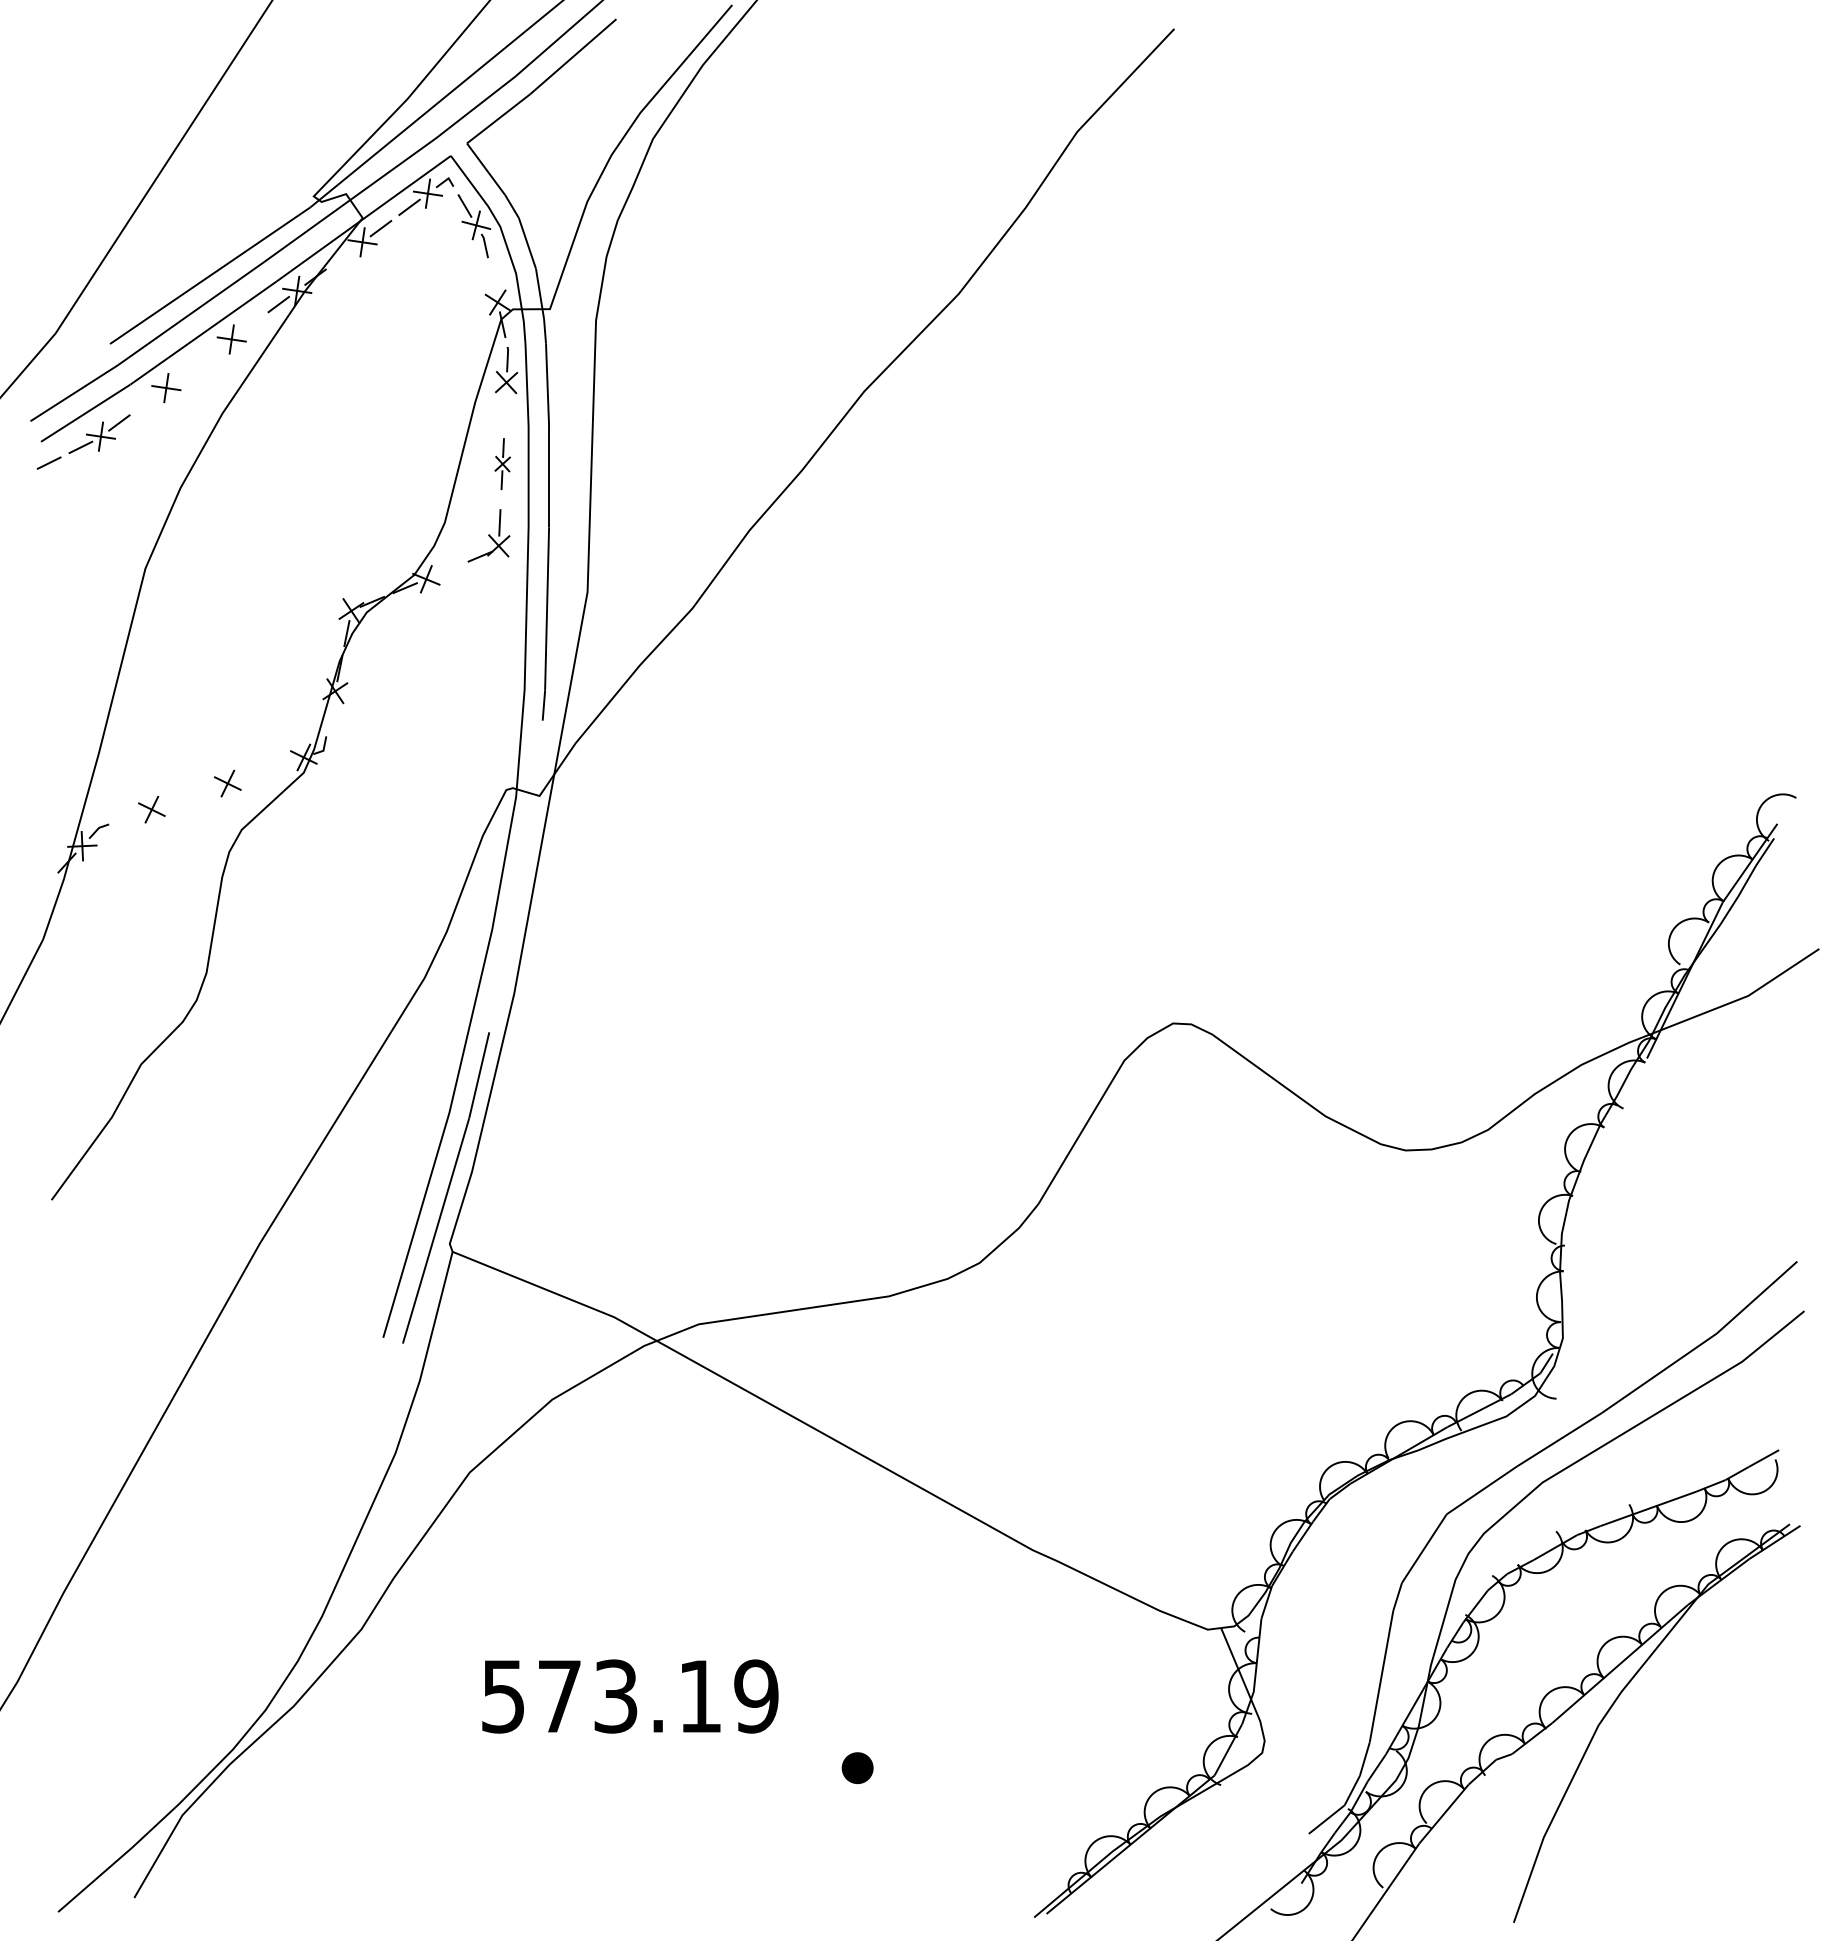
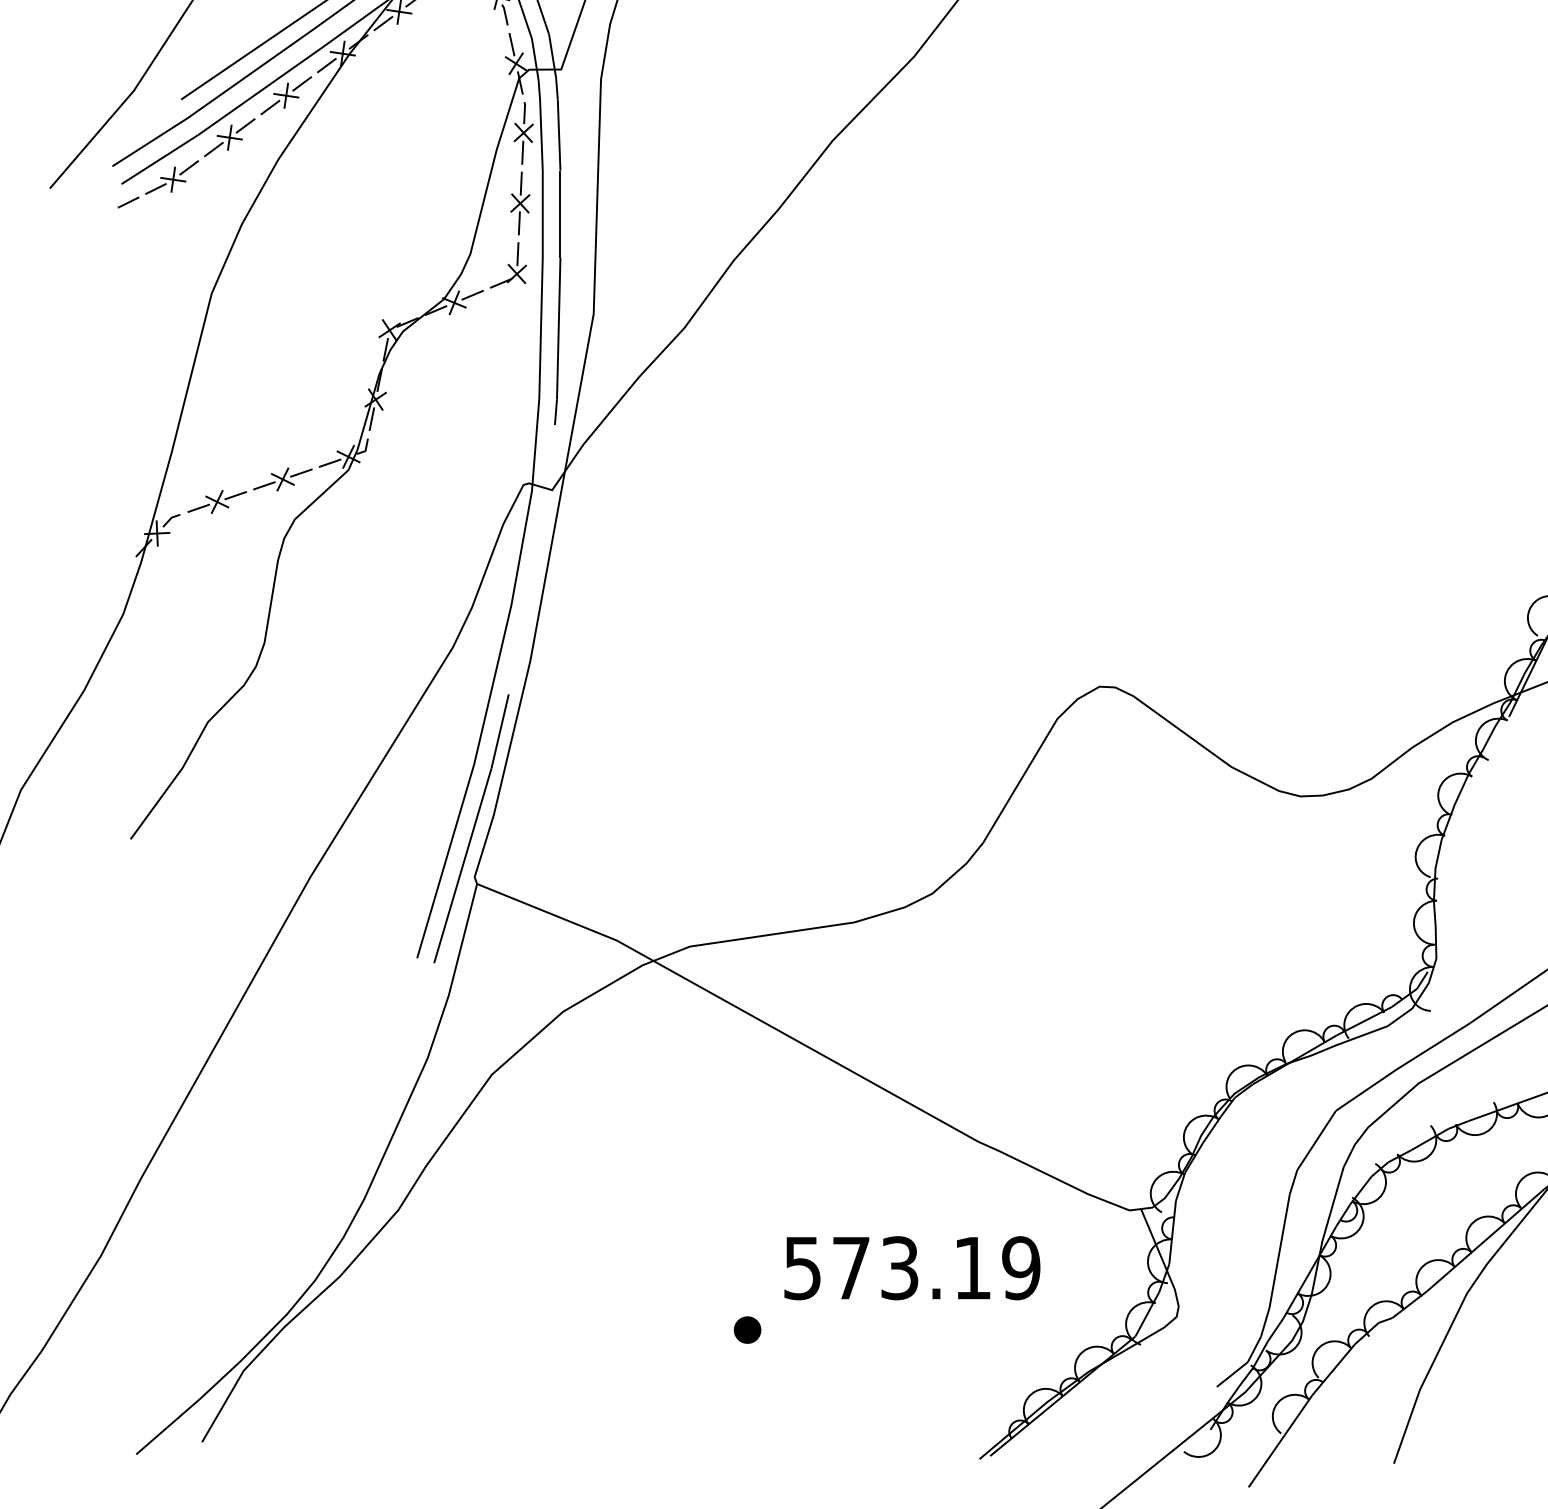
line: (343, 255) -> (382, 23), added
line: (492, 280) -> (511, 44), added
line: (249, 325) -> (301, 83), added
line: (213, 352) -> (270, 106), added
line: (184, 374) -> (245, 125), added
line: (147, 401) -> (213, 149), added
line: (505, 405) -> (522, 152), added
part: (502, 463) -> (520, 202), size x1.43
line: (447, 570) -> (472, 295), added
line: (330, 713) -> (371, 418), added
line: (282, 764) -> (330, 462), added
line: (249, 776) -> (301, 473), added
line: (206, 790) -> (264, 485), added
line: (173, 802) -> (235, 495), added
line: (130, 816) -> (198, 507), added
text: (630, 1696) -> (912, 1268), moved
part: (857, 1767) -> (747, 1329), moved

